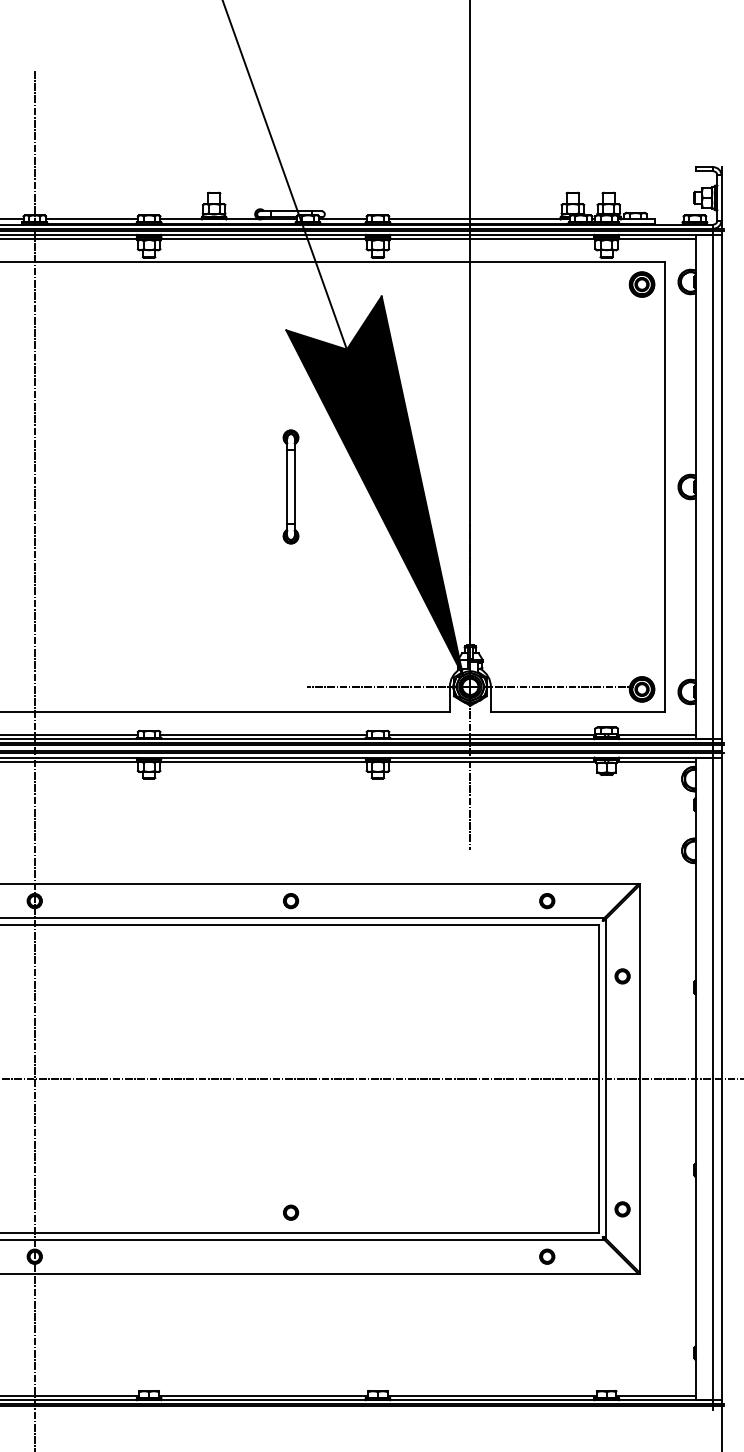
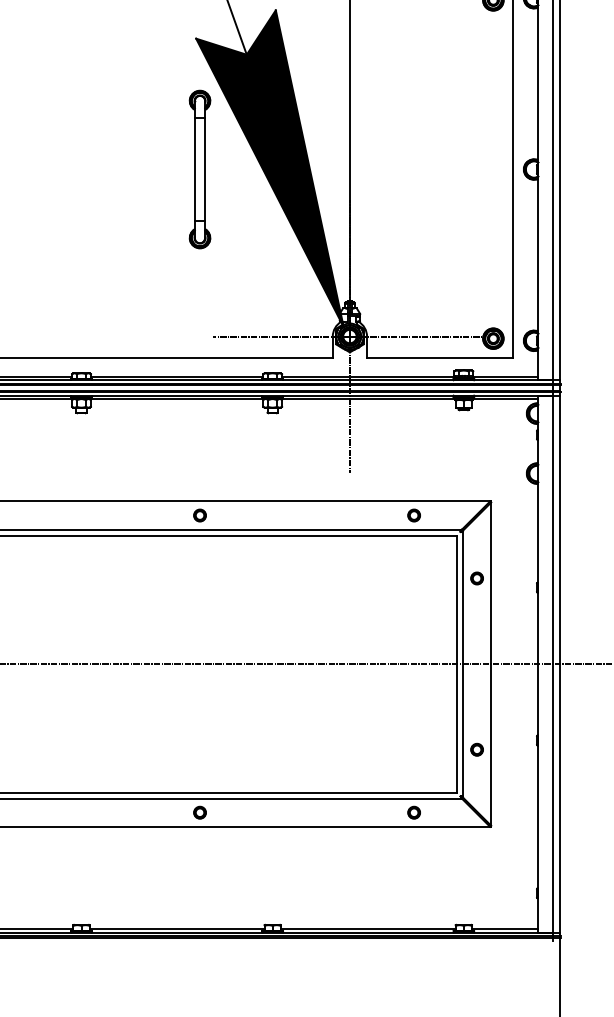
part: (290, 486) -> (199, 169), size x1.67
part: (622, 1209) -> (477, 749), moved
part: (291, 1212) -> (200, 812), moved

